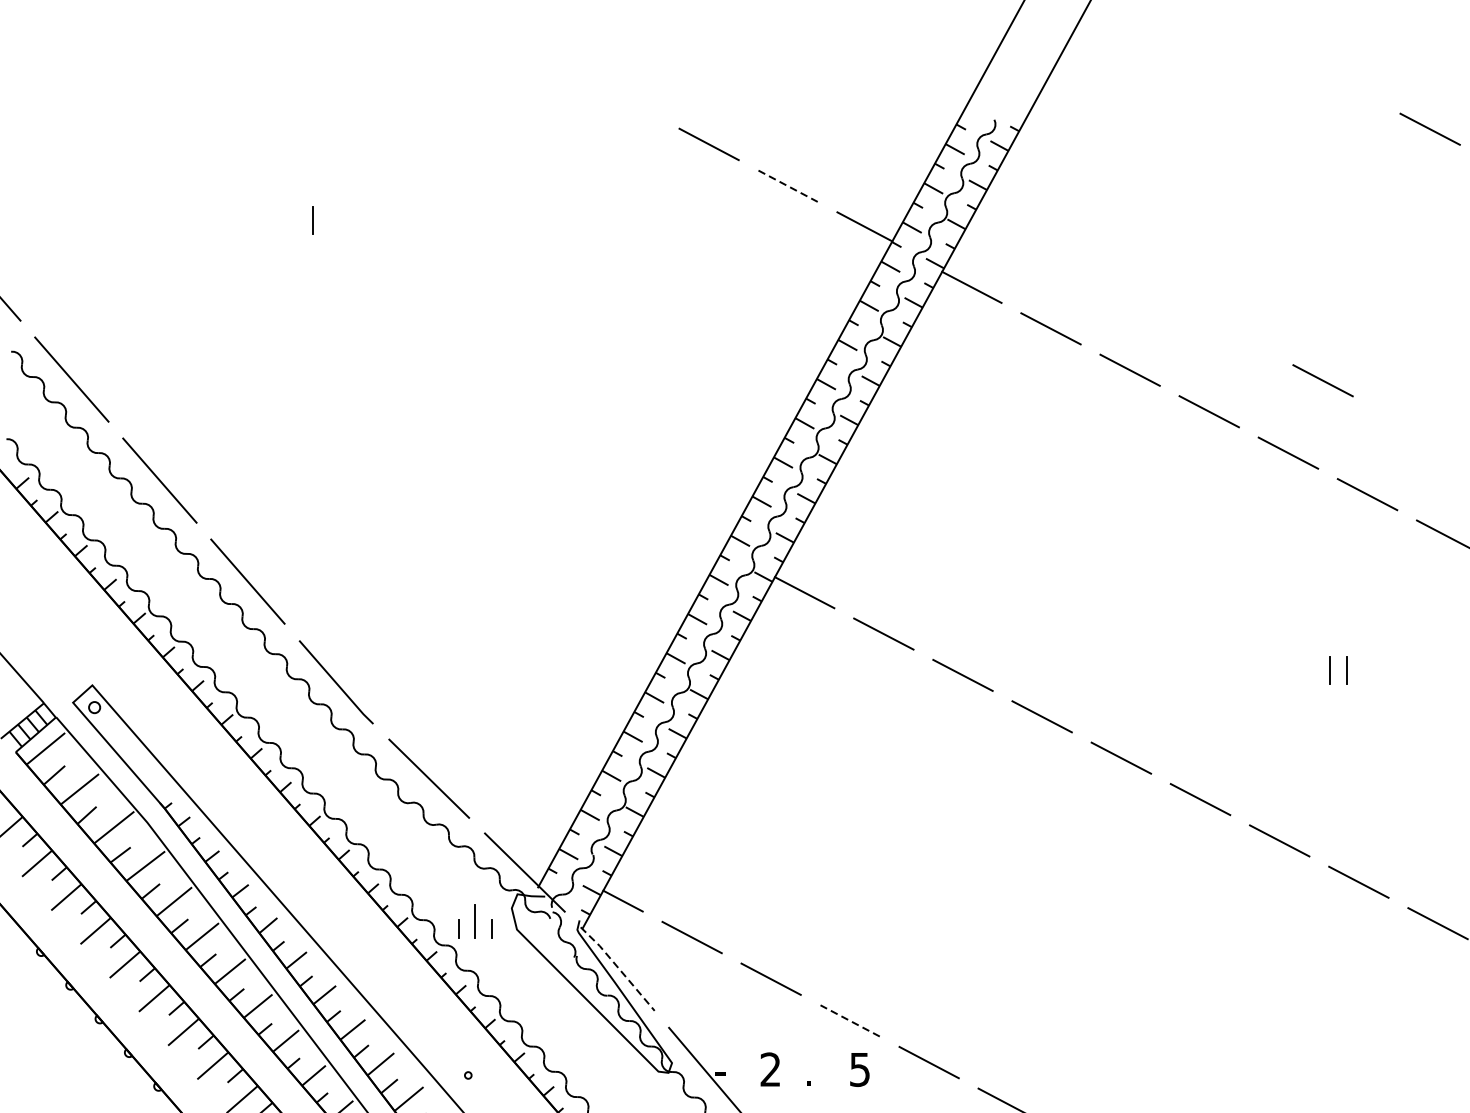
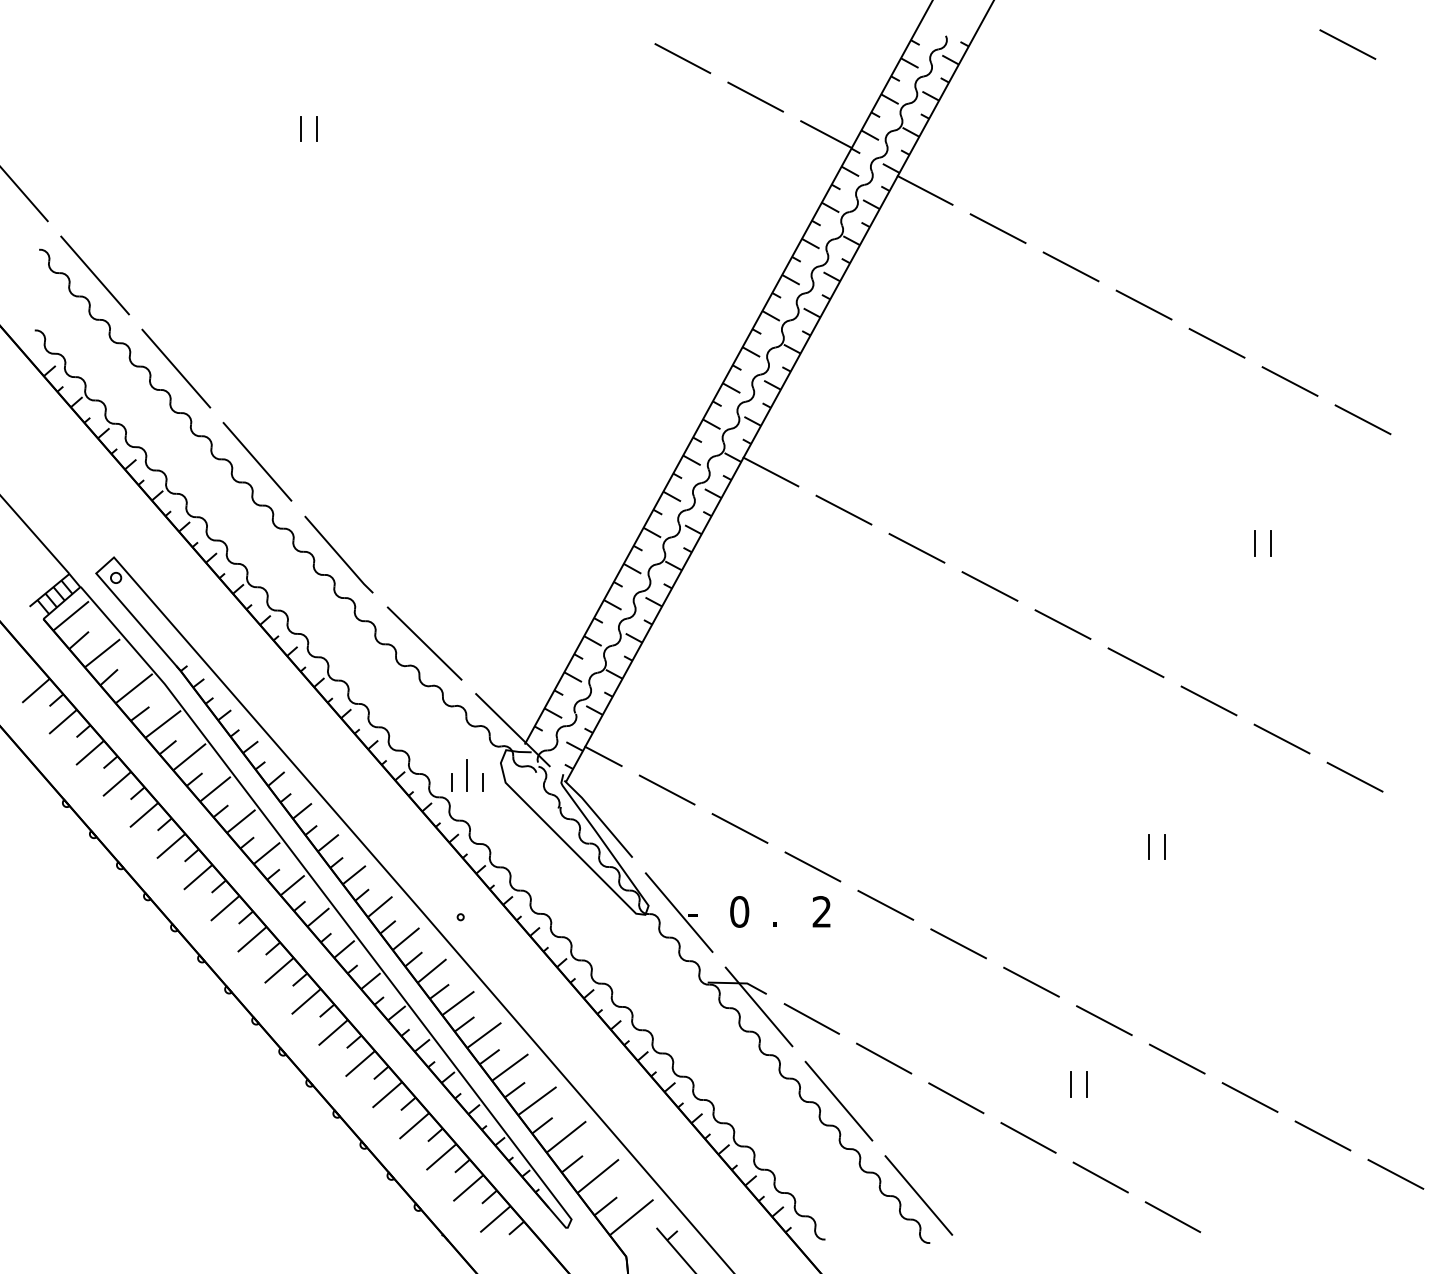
line: (787, 186) -> (755, 97), dashed -> solid
line: (294, 220) -> (300, 128), added
line: (1322, 380) -> (1248, 276), removed
line: (618, 968) -> (599, 818), dashed -> solid
line: (1214, 998) -> (1148, 846), added
line: (1232, 998) -> (1165, 846), added
line: (849, 1020) -> (812, 866), dashed -> solid
text: (770, 1069) -> (739, 911), 2 -> 0
text: (859, 1069) -> (821, 911), 5 -> 2

